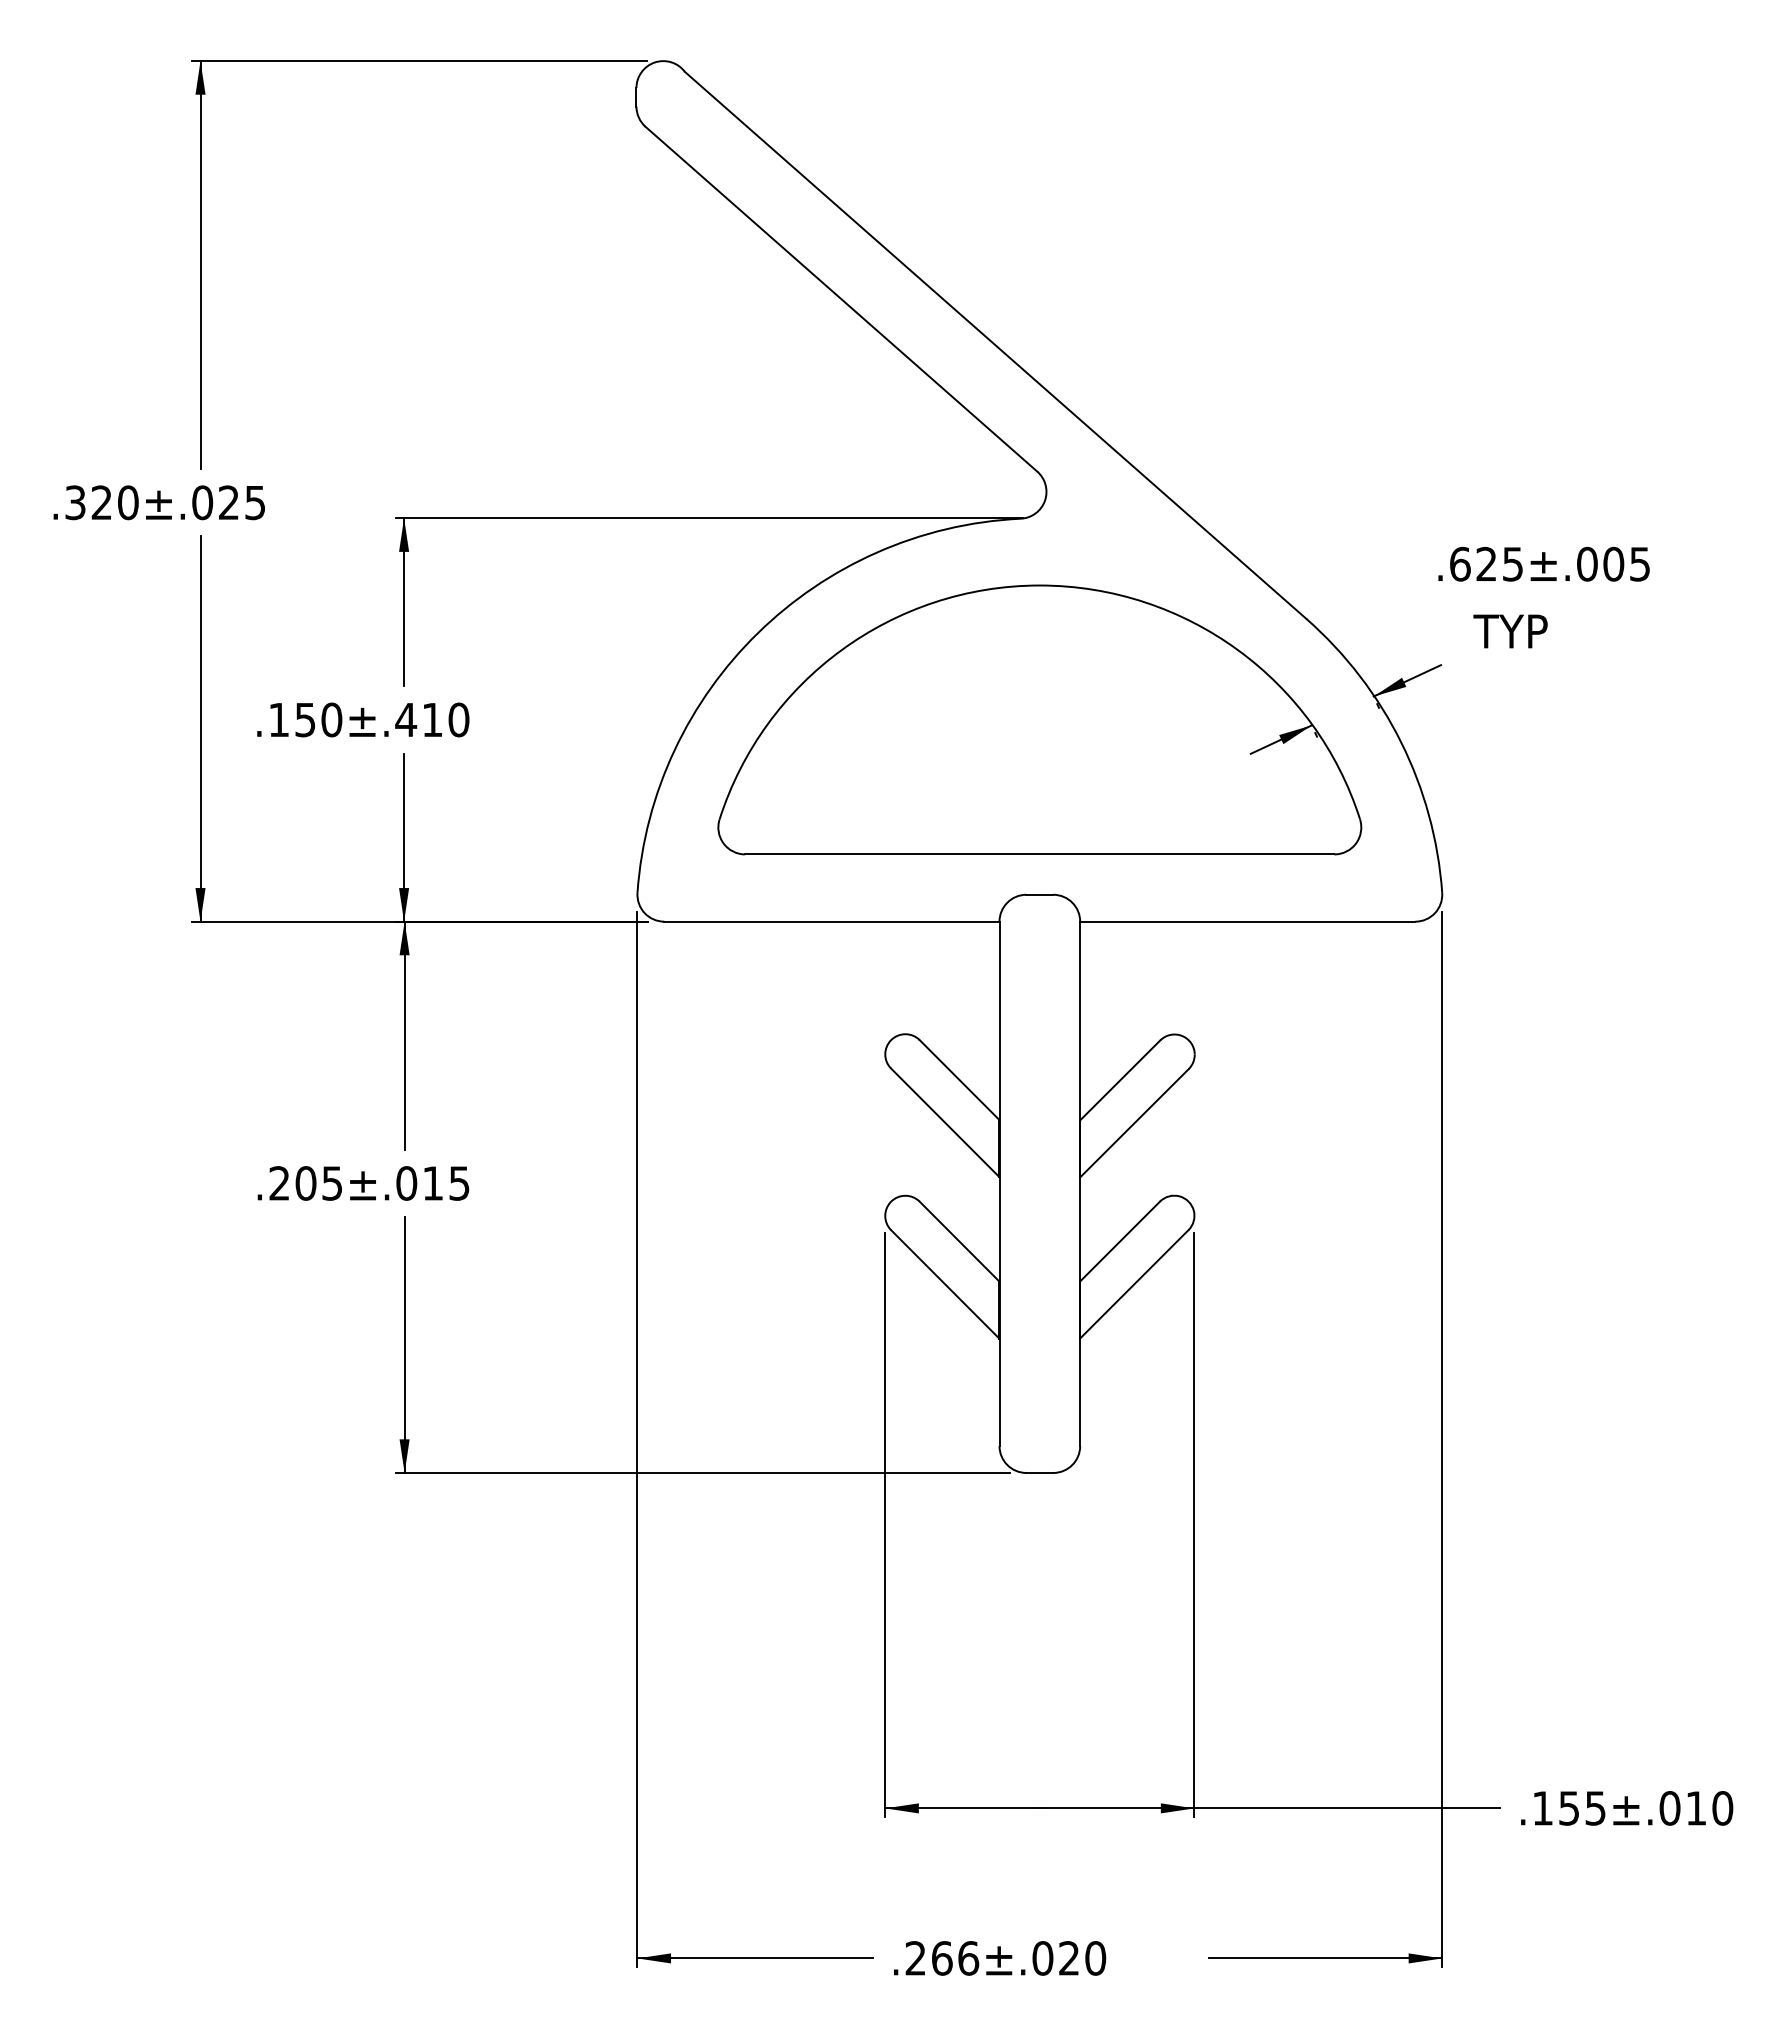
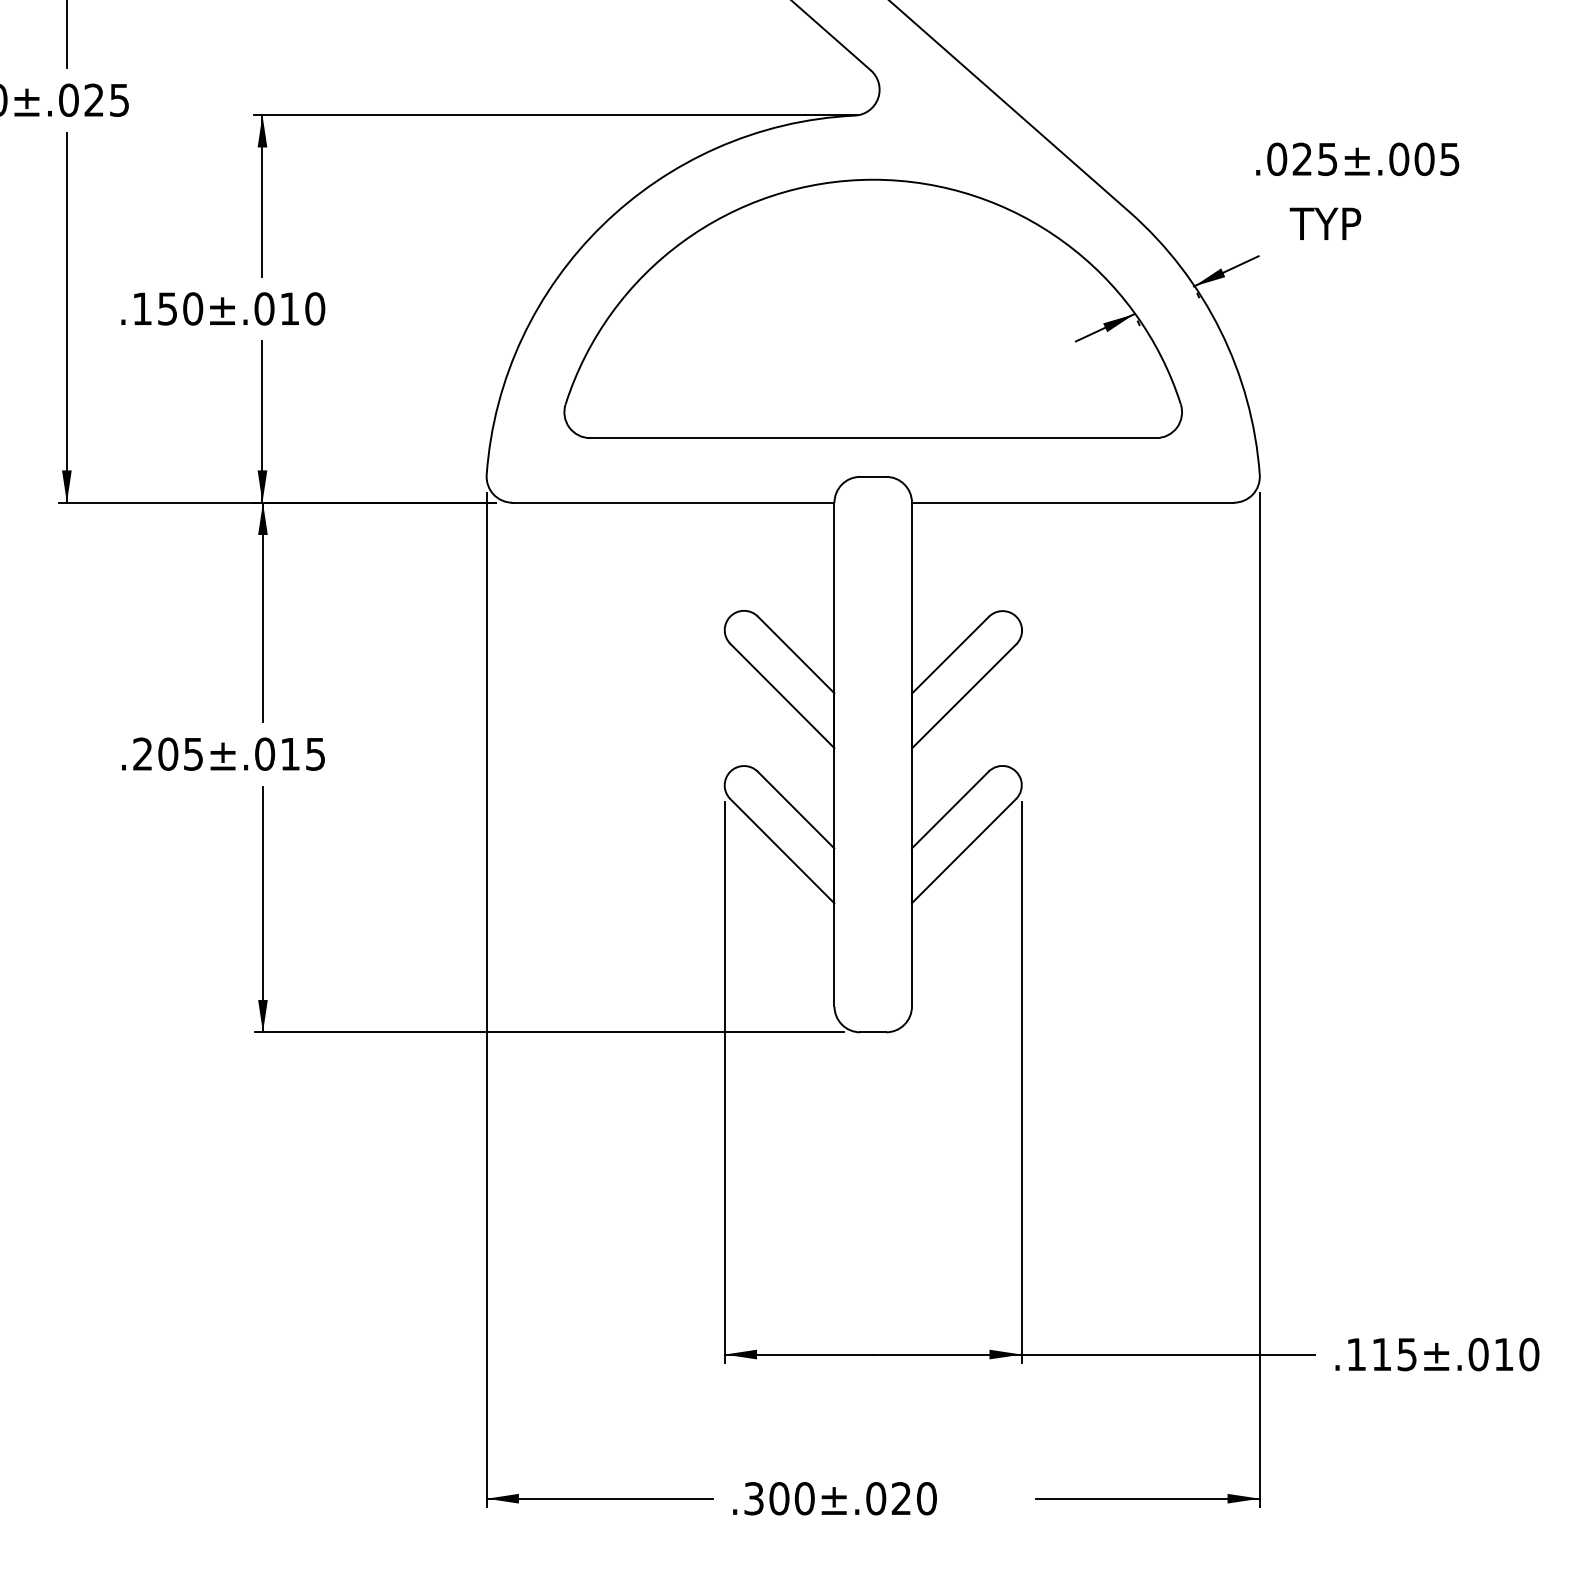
text: (1460, 563) -> (1277, 158), .625±.005 -> .025±.005
text: (406, 719) -> (264, 308), .150±.410 -> .150±.010
text: (1568, 1808) -> (1381, 1354), .155±.010 -> .115±.010
text: (942, 1958) -> (779, 1498), .266±.020 -> .300±.020

